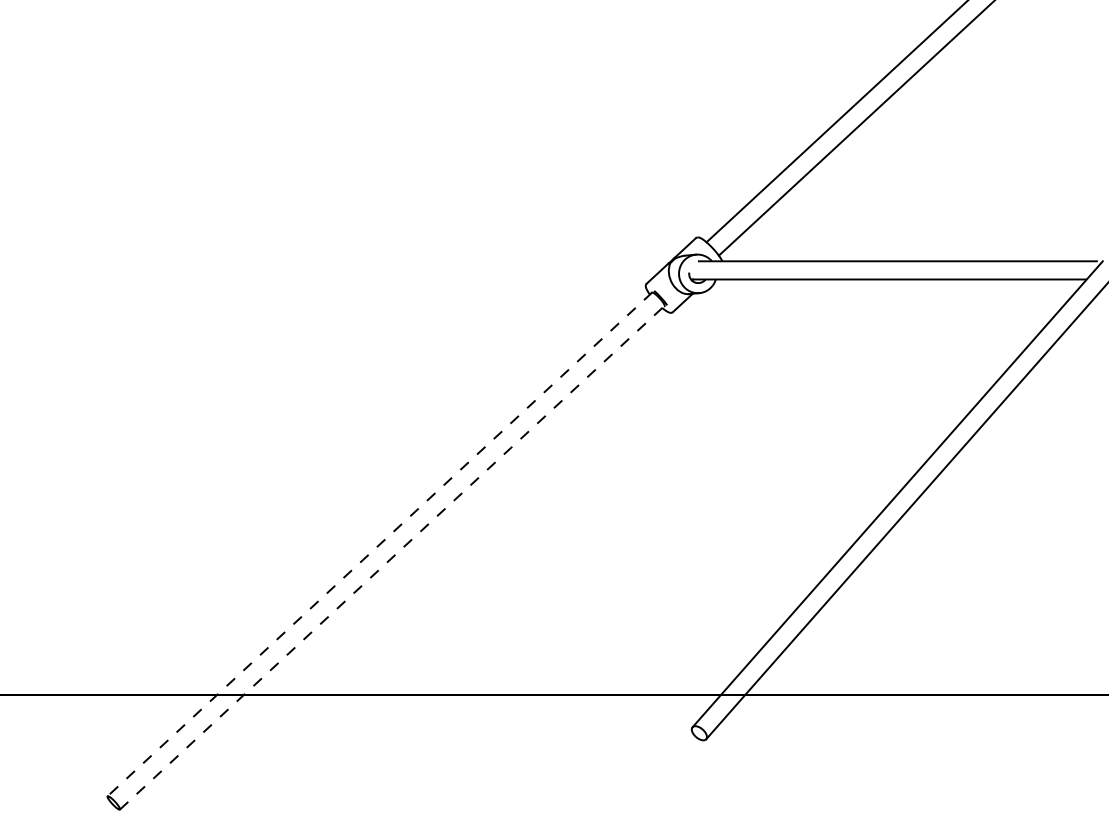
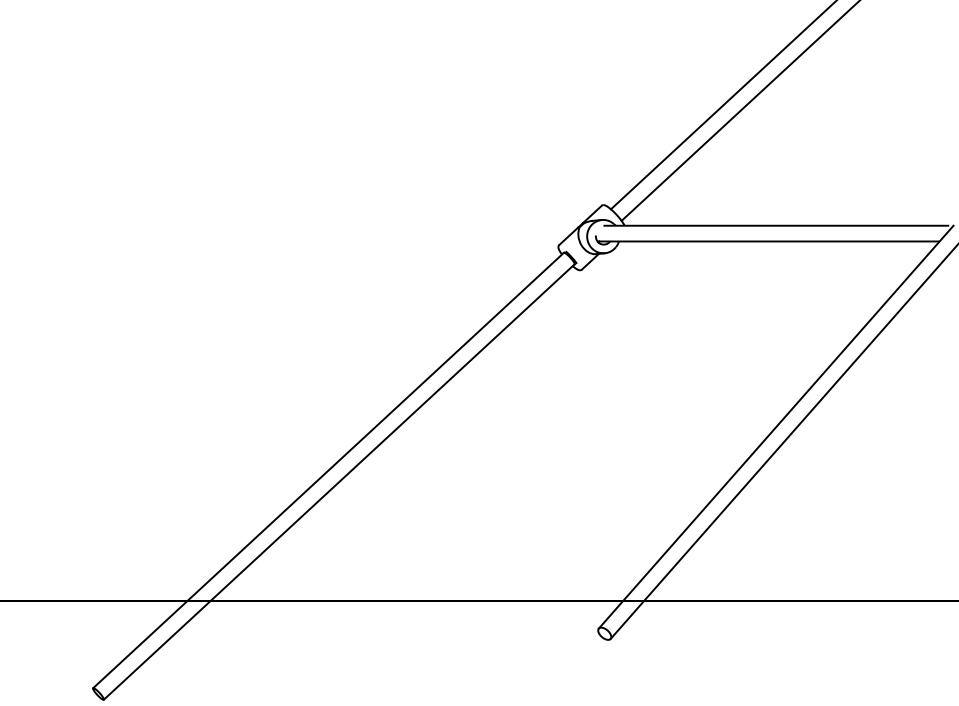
line: (379, 544) -> (328, 470), dashed -> solid
line: (392, 557) -> (339, 481), dashed -> solid

